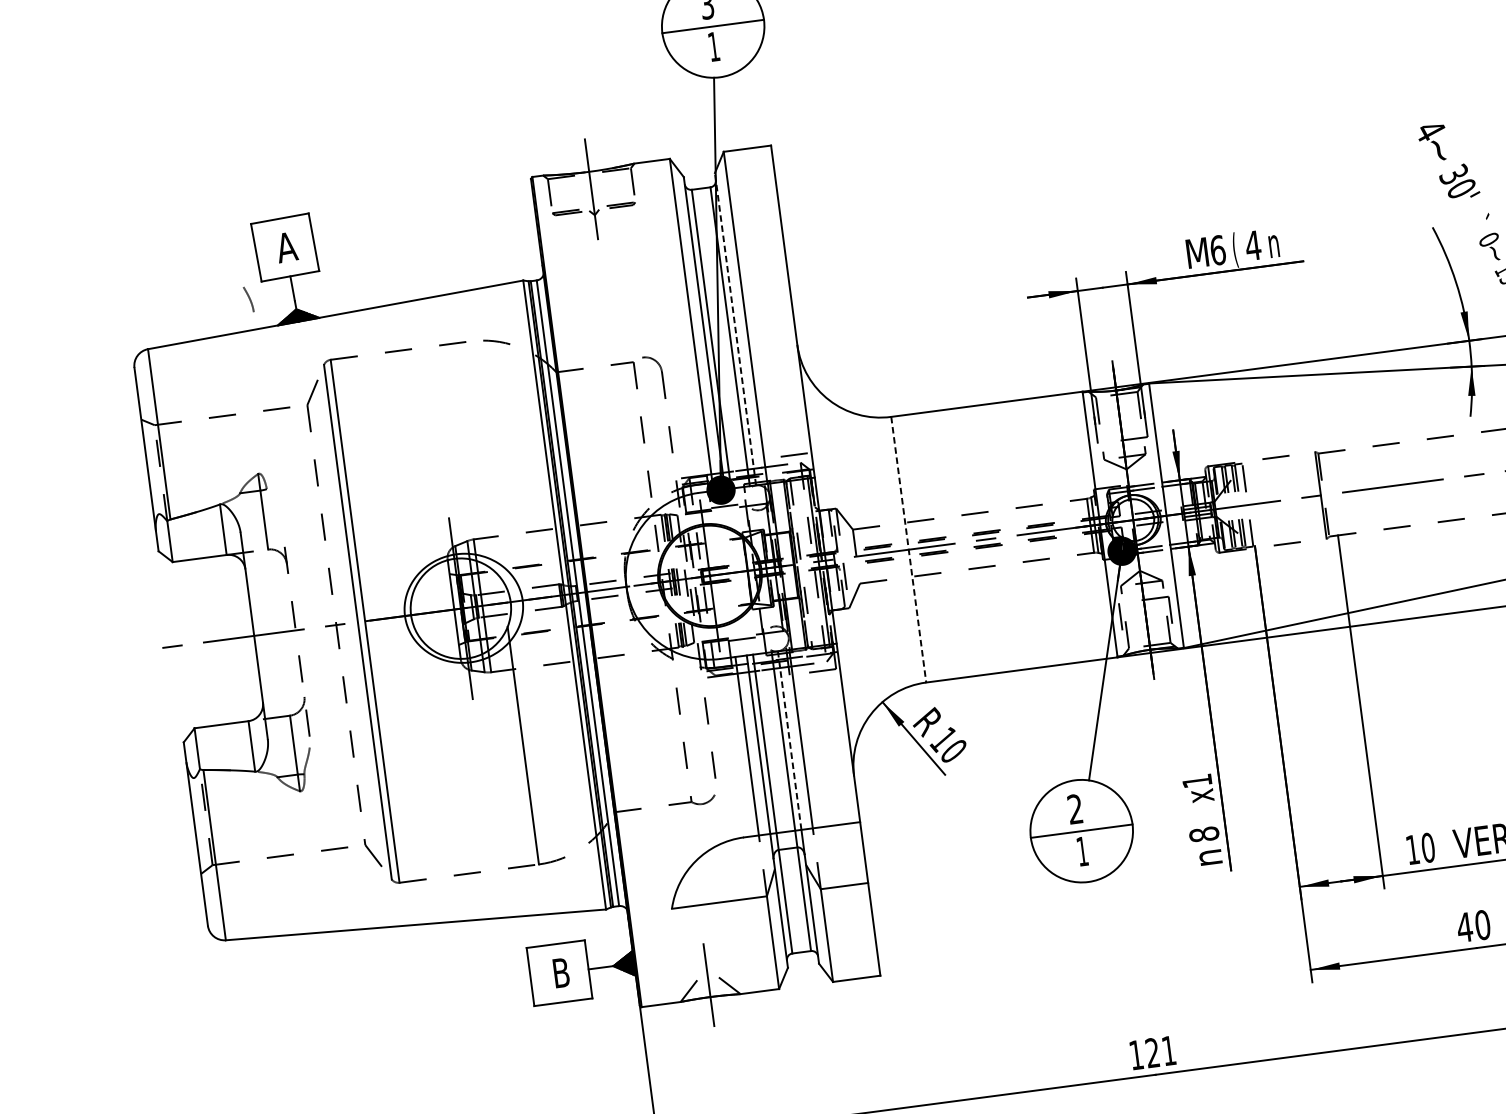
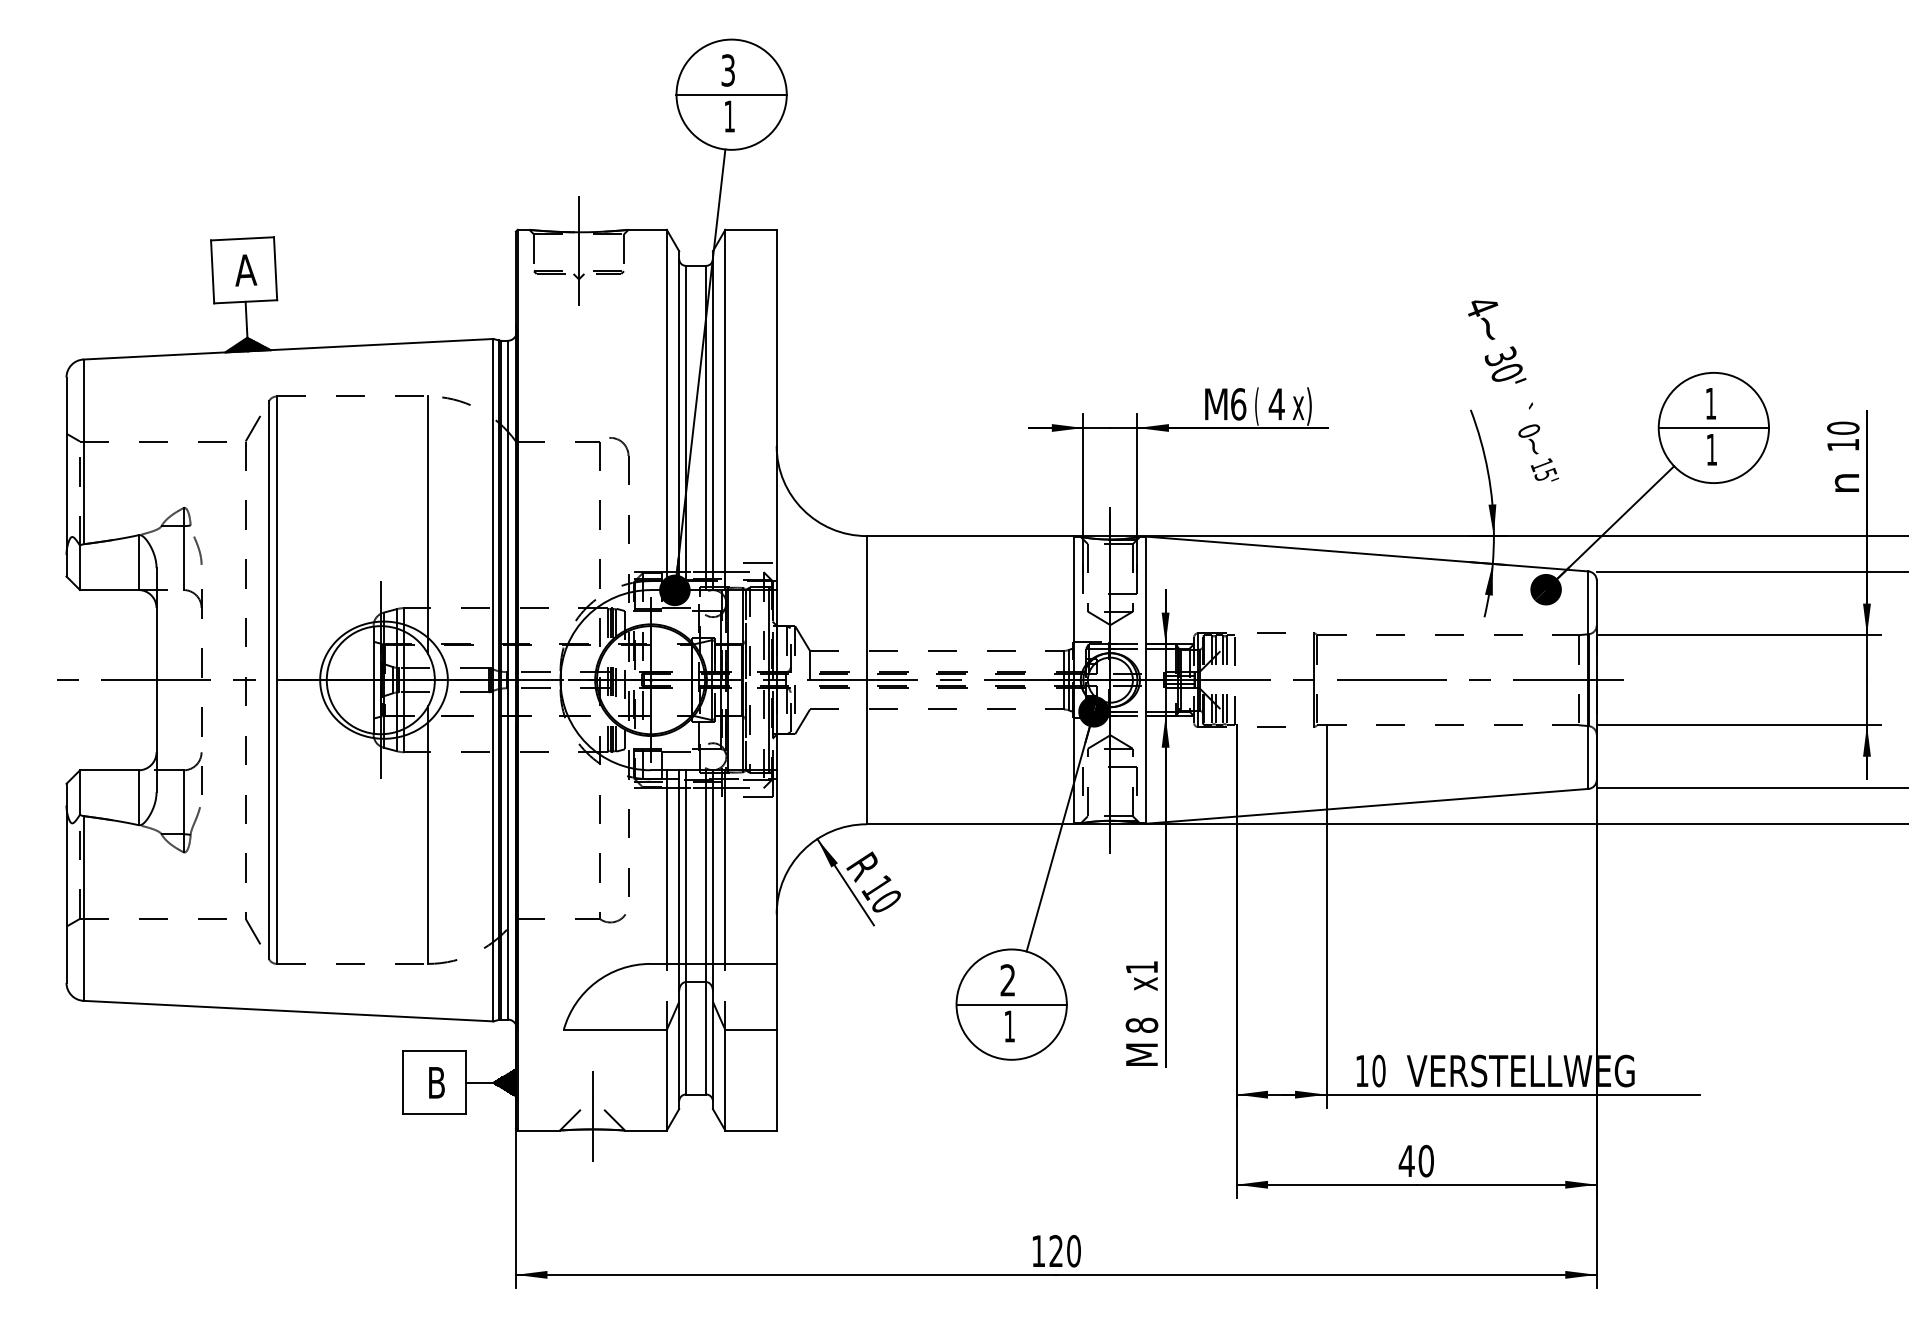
text: (1276, 244) -> (1301, 406), n -> x)
curve: (249, 299) -> (198, 550), moved
line: (735, 329) -> (712, 420), dashed -> solid
line: (486, 460) -> (428, 525), added
line: (908, 550) -> (866, 680), dashed -> solid
line: (789, 741) -> (712, 867), dashed -> solid
text: (1207, 861) -> (1141, 1054), n -> M
text: (1168, 1051) -> (1073, 1251), 121 -> 120

